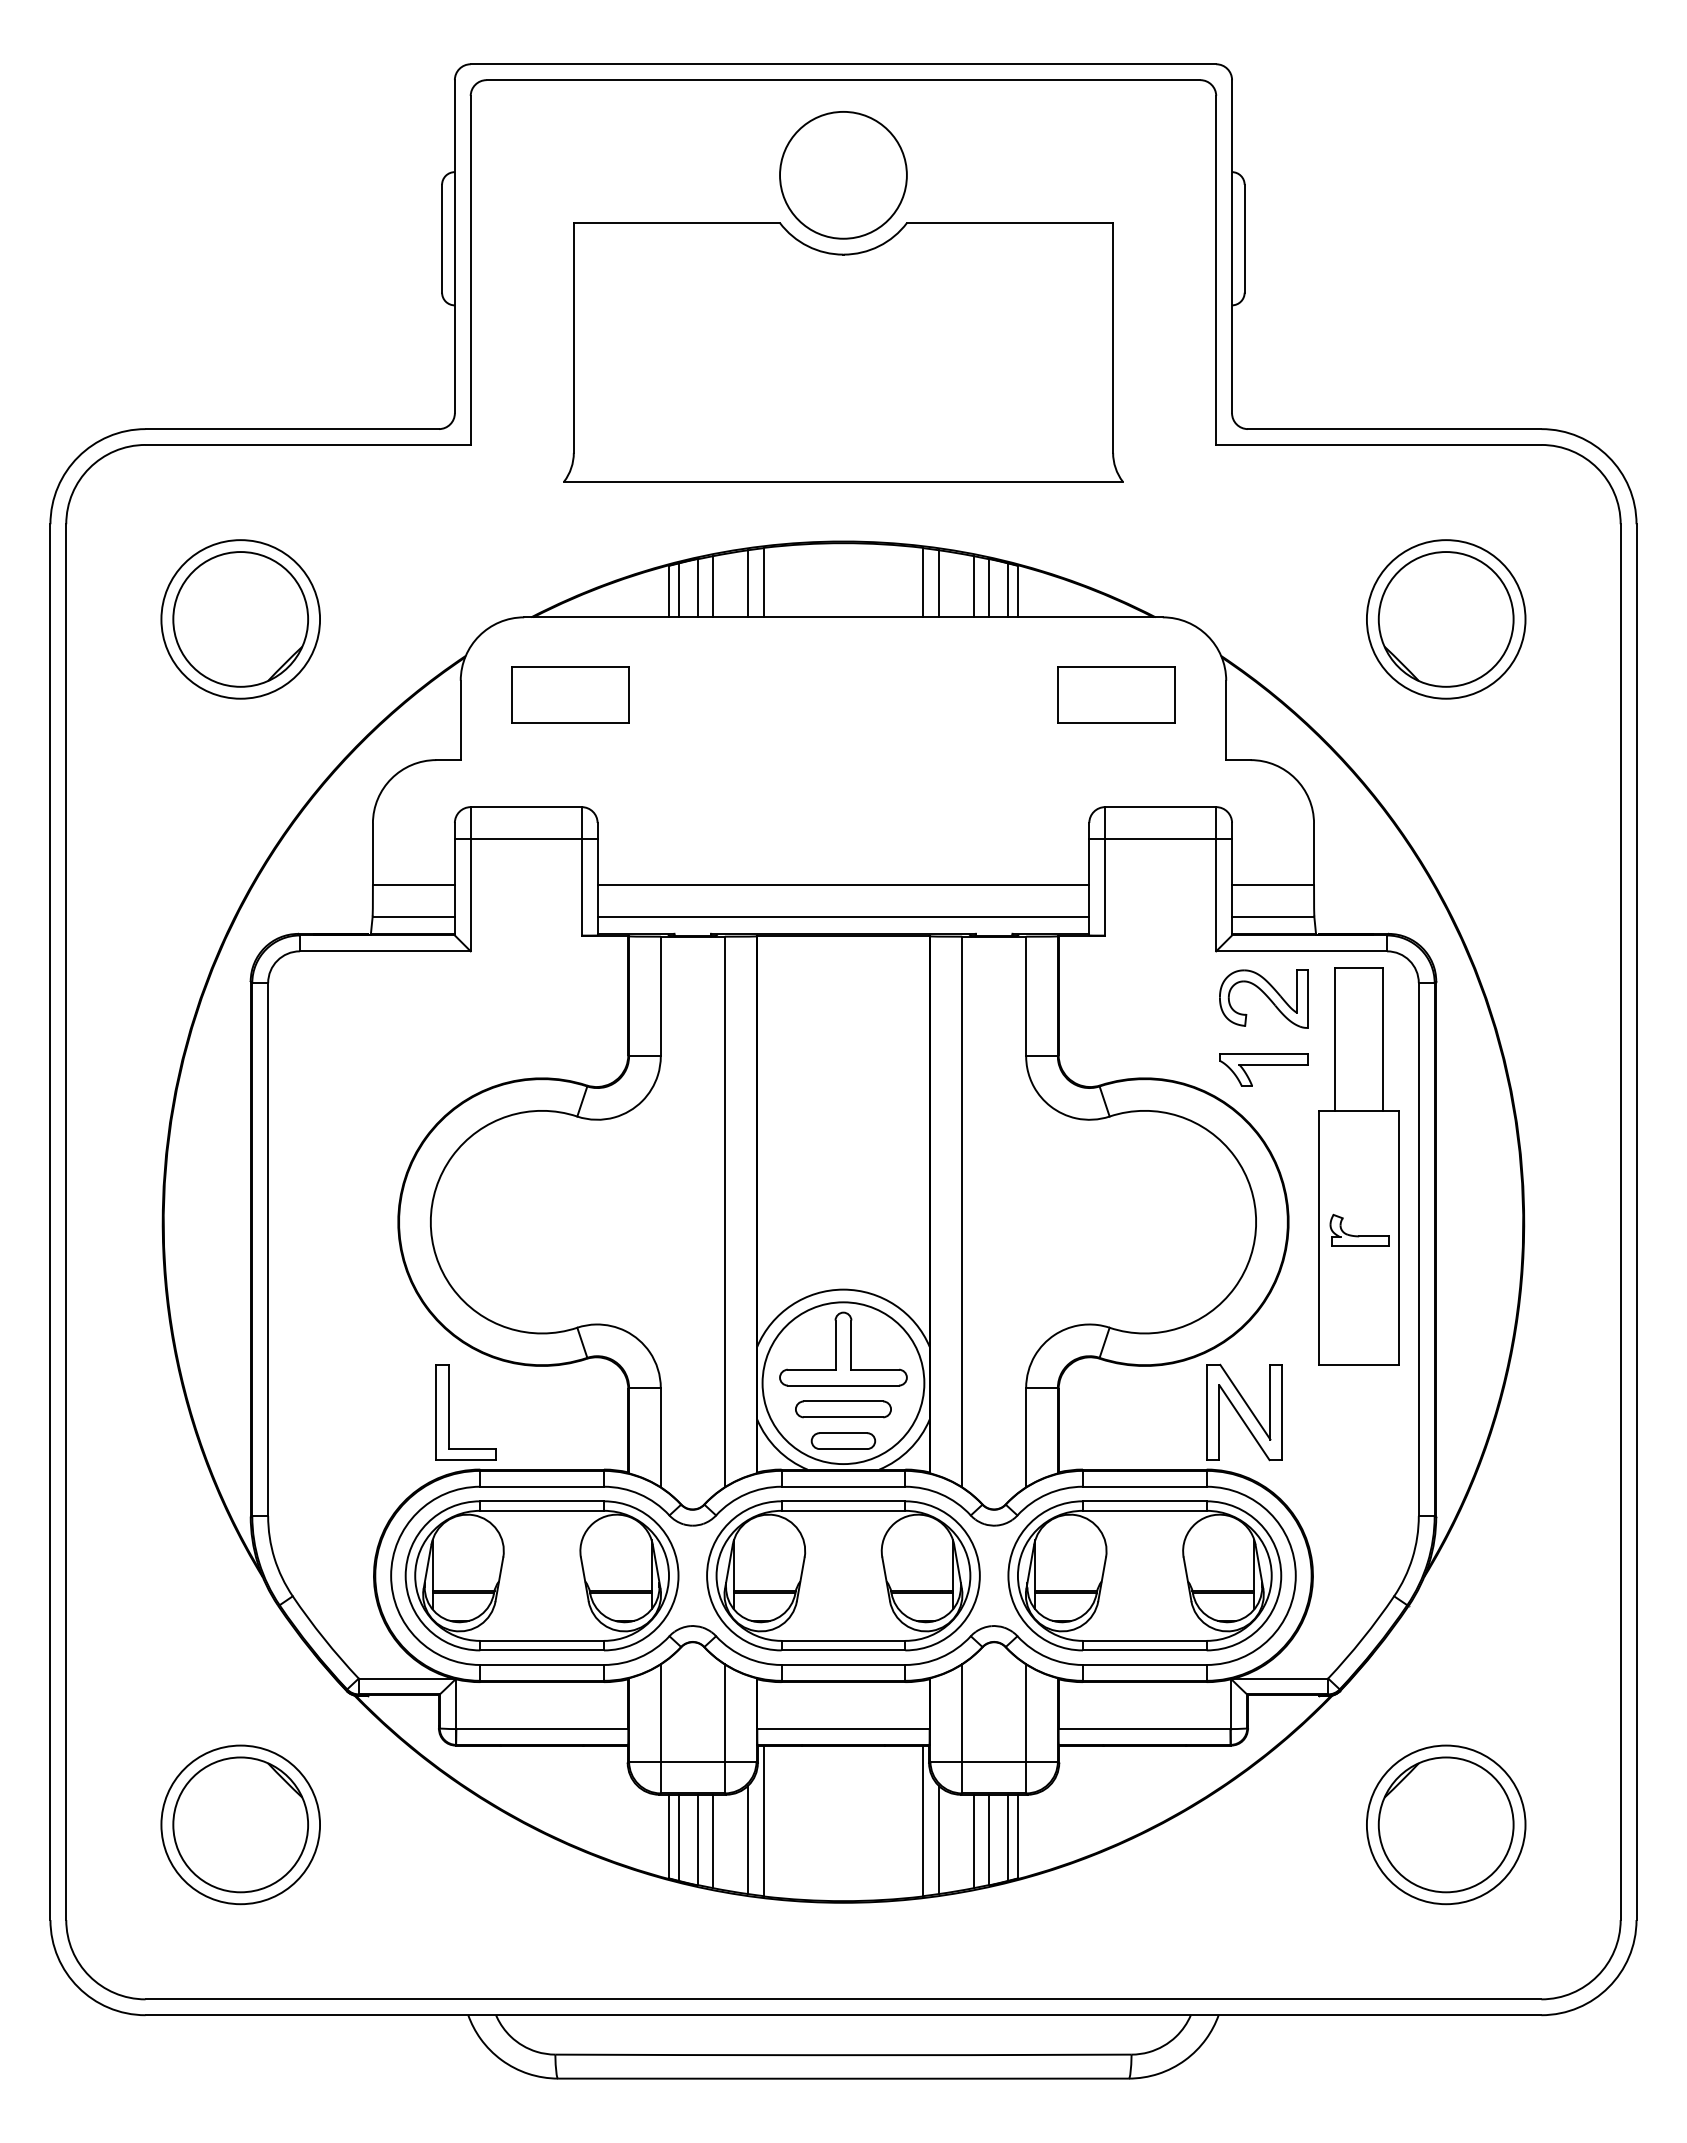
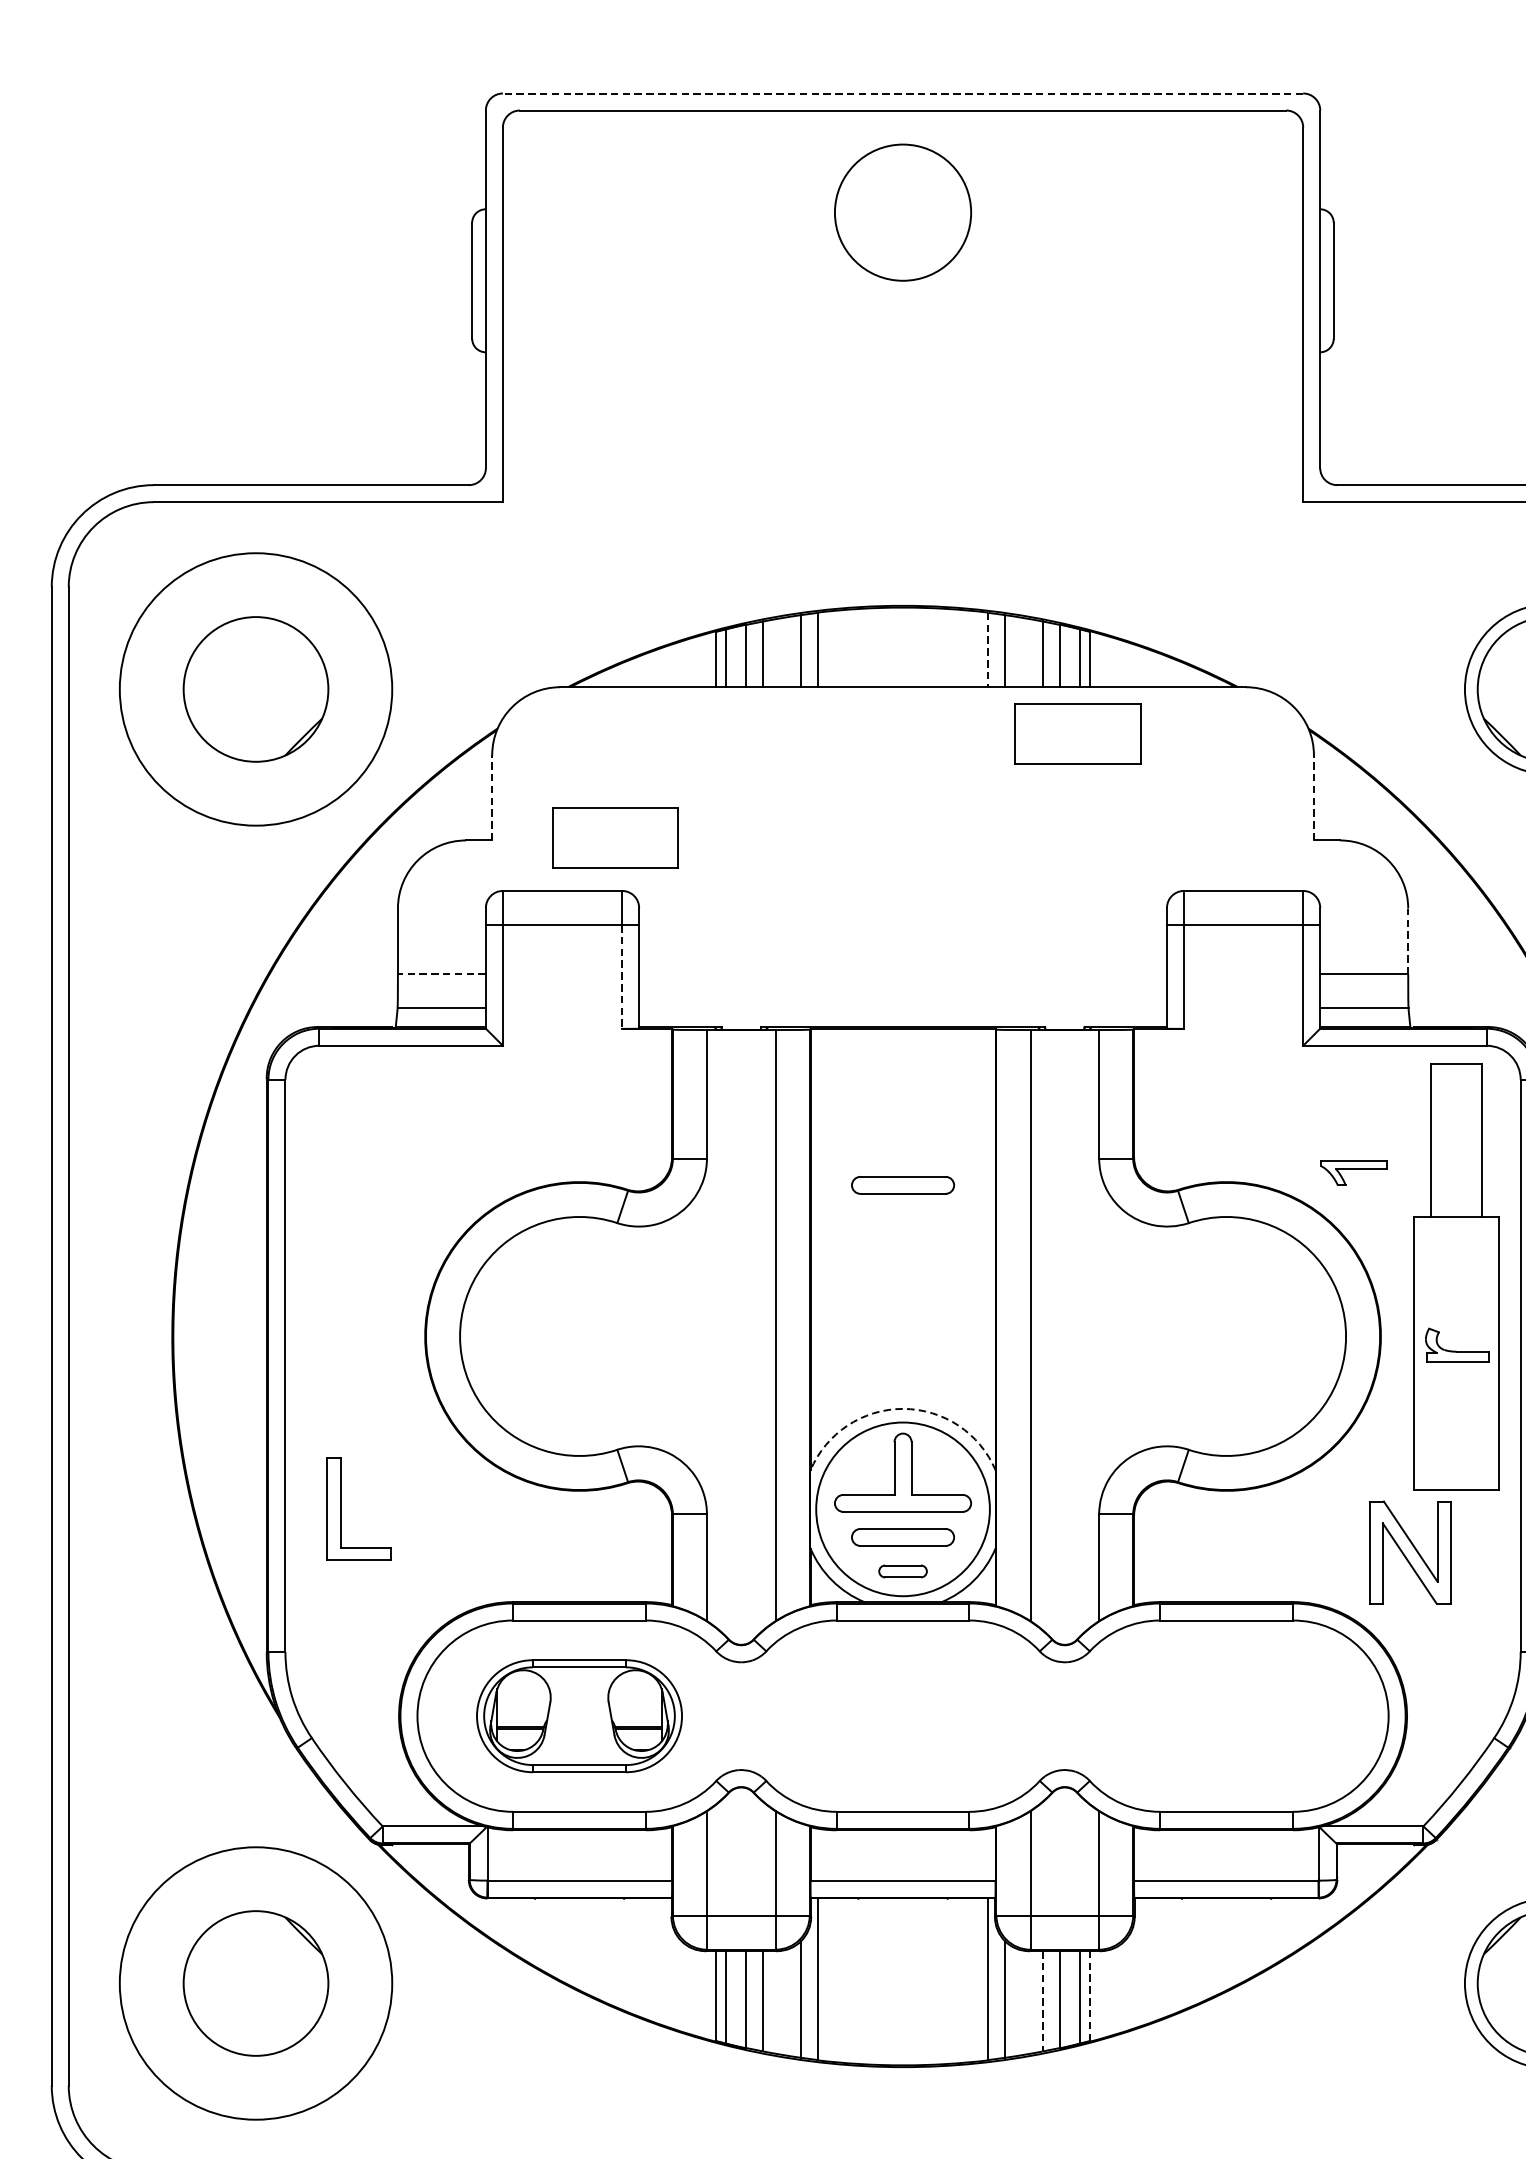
line: (843, 64) -> (903, 93), solid -> dashed
part: (843, 352) -> (903, 402), removed
line: (922, 582) -> (987, 649), solid -> dashed
circle: (240, 619) -> (255, 689), size x1.6
part: (570, 694) -> (615, 837), moved
part: (1116, 694) -> (1078, 733), moved
line: (460, 720) -> (491, 797), solid -> dashed
line: (1226, 720) -> (1314, 797), solid -> dashed
line: (1314, 854) -> (1408, 941), solid -> dashed
line: (413, 884) -> (441, 973), solid -> dashed
line: (843, 884) -> (903, 973), removed
line: (581, 887) -> (621, 977), solid -> dashed
line: (843, 916) -> (903, 1008), removed
part: (1263, 998) -> (1353, 1096), removed
part: (1263, 1069) -> (1353, 1172), size x0.7
part: (843, 1081) -> (903, 1185), added
arc: (843, 1289) -> (903, 1408), solid -> dashed
part: (449, 1412) -> (341, 1508), moved
part: (1244, 1412) -> (1409, 1552), moved
part: (843, 1440) -> (903, 1570), size x0.7
part: (541, 1575) -> (578, 1715), size x0.7
part: (843, 1575) -> (903, 1715), removed
part: (1144, 1575) -> (1226, 1715), removed
circle: (240, 1824) -> (255, 1983), size x1.6
line: (1017, 1836) -> (1089, 1995), solid -> dashed
line: (973, 1841) -> (1042, 2001), solid -> dashed

